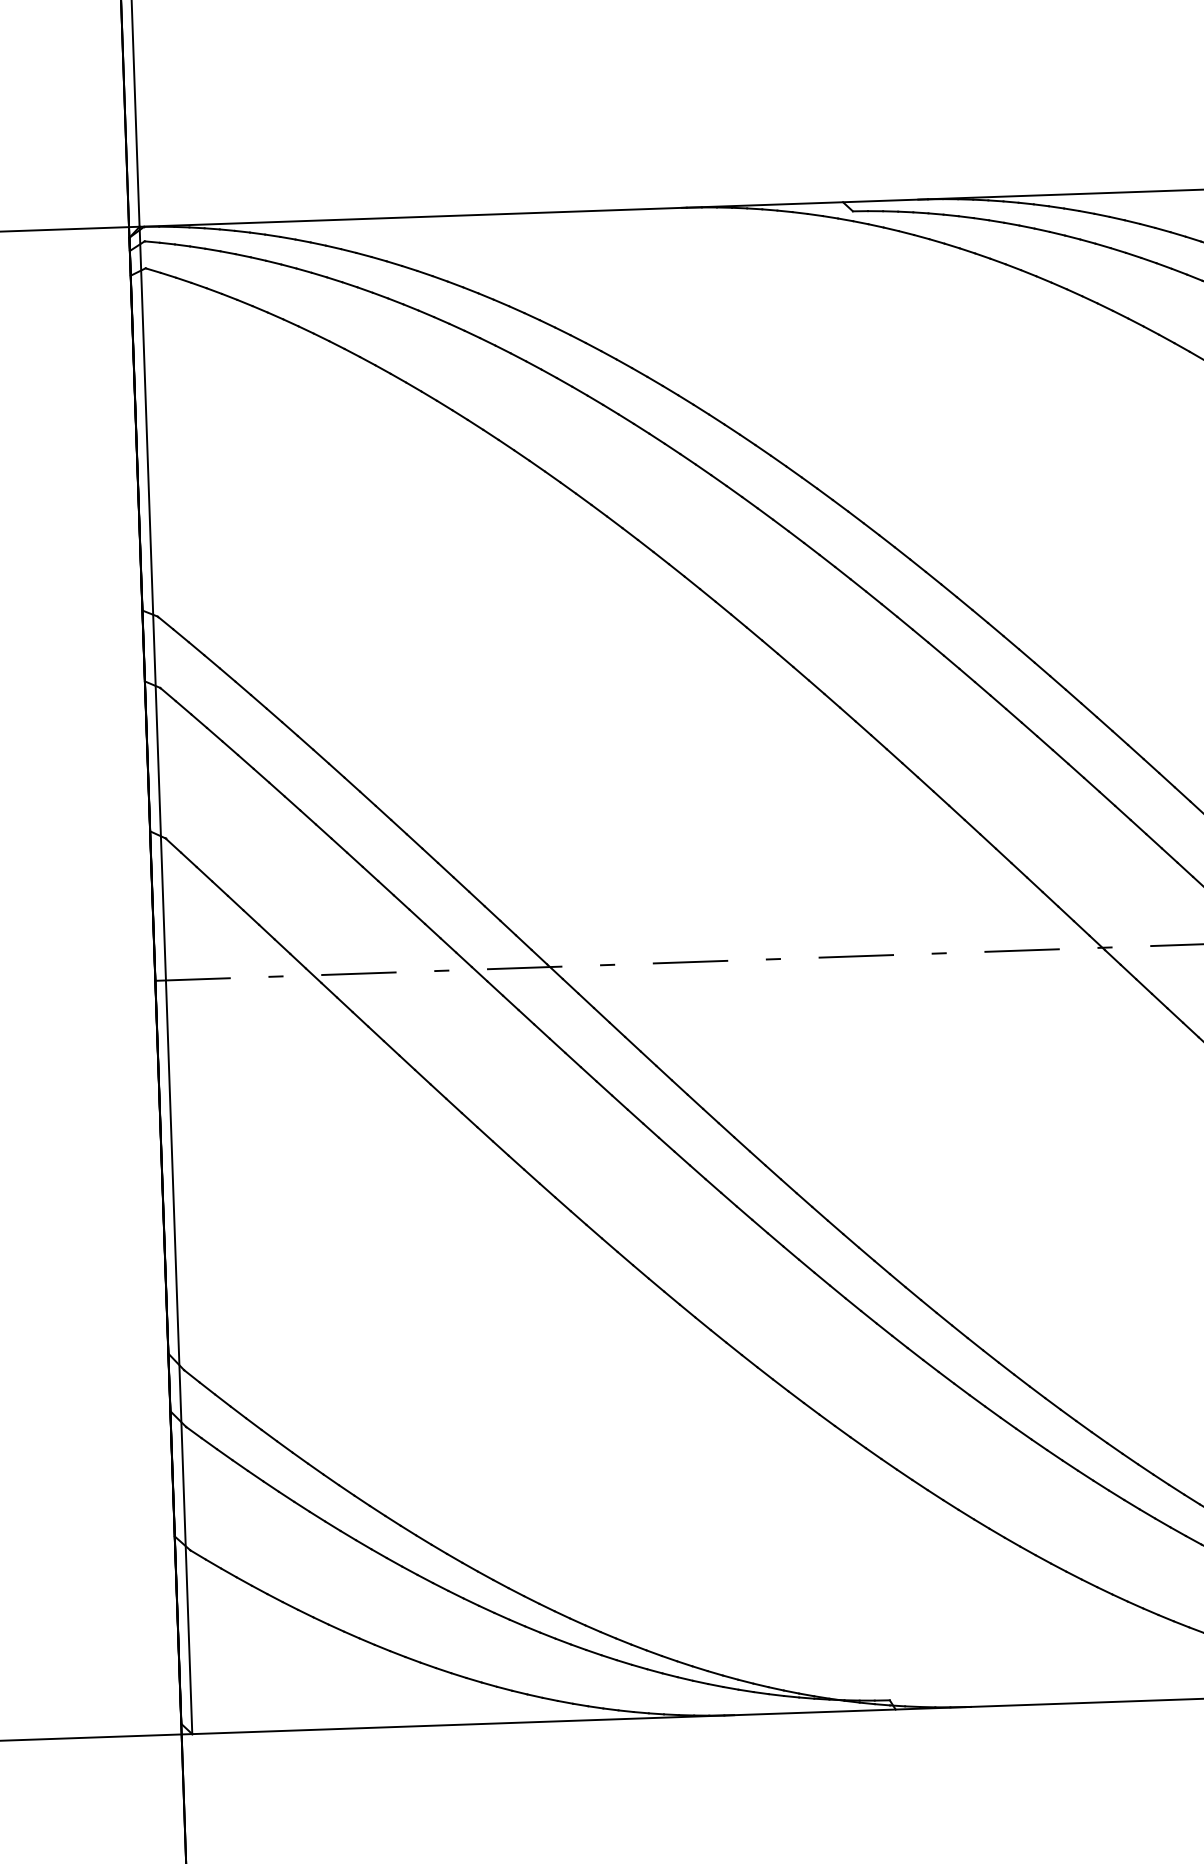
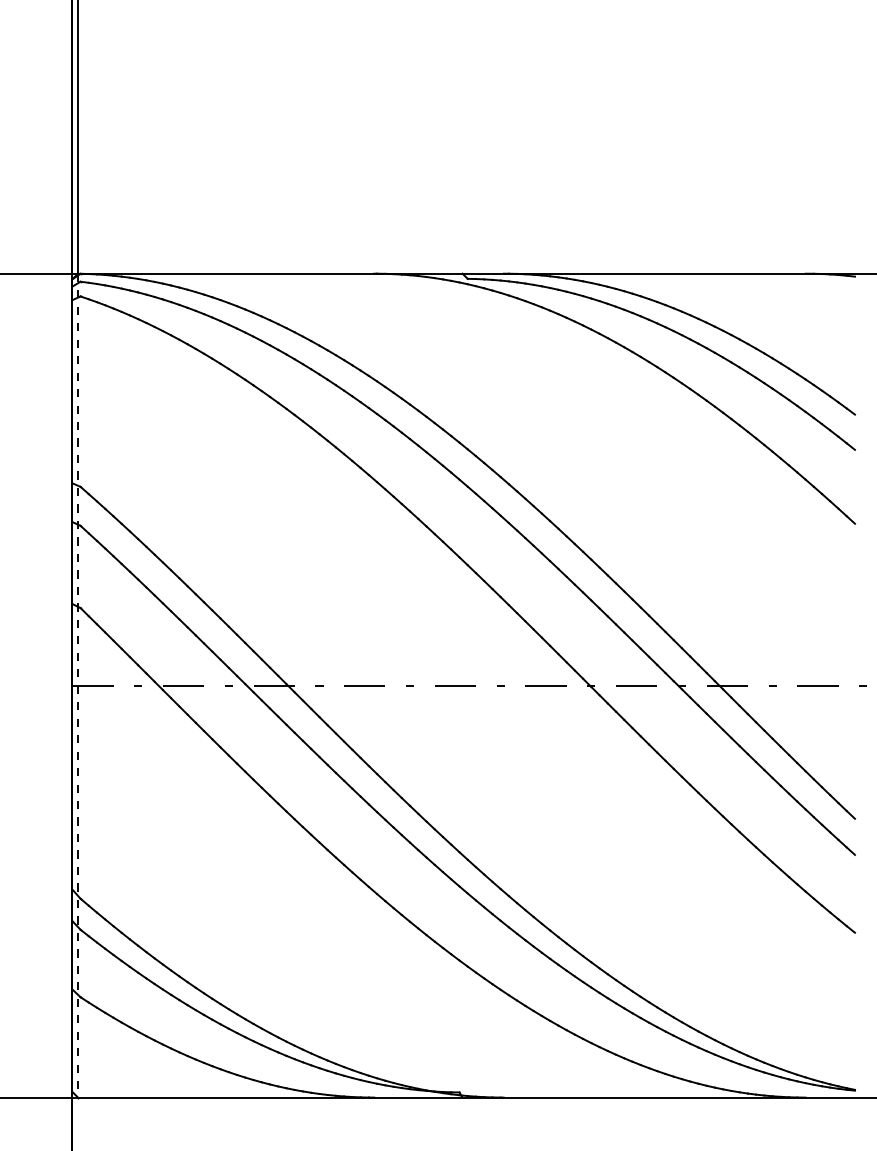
line: (166, 980) -> (78, 685), solid -> dashed

